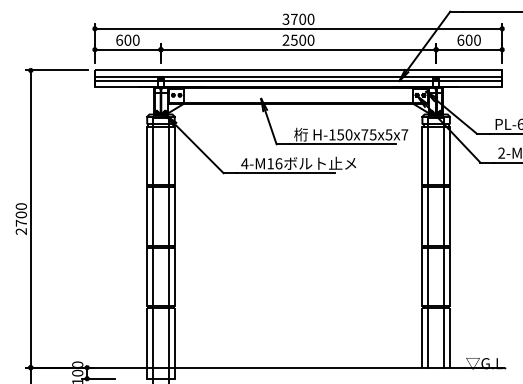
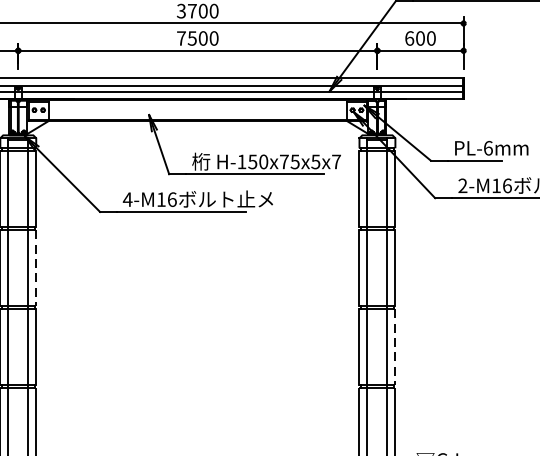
text: (285, 39) -> (180, 37), 2500 -> 7500
line: (174, 216) -> (35, 268), solid -> dashed
line: (449, 277) -> (394, 348), solid -> dashed

